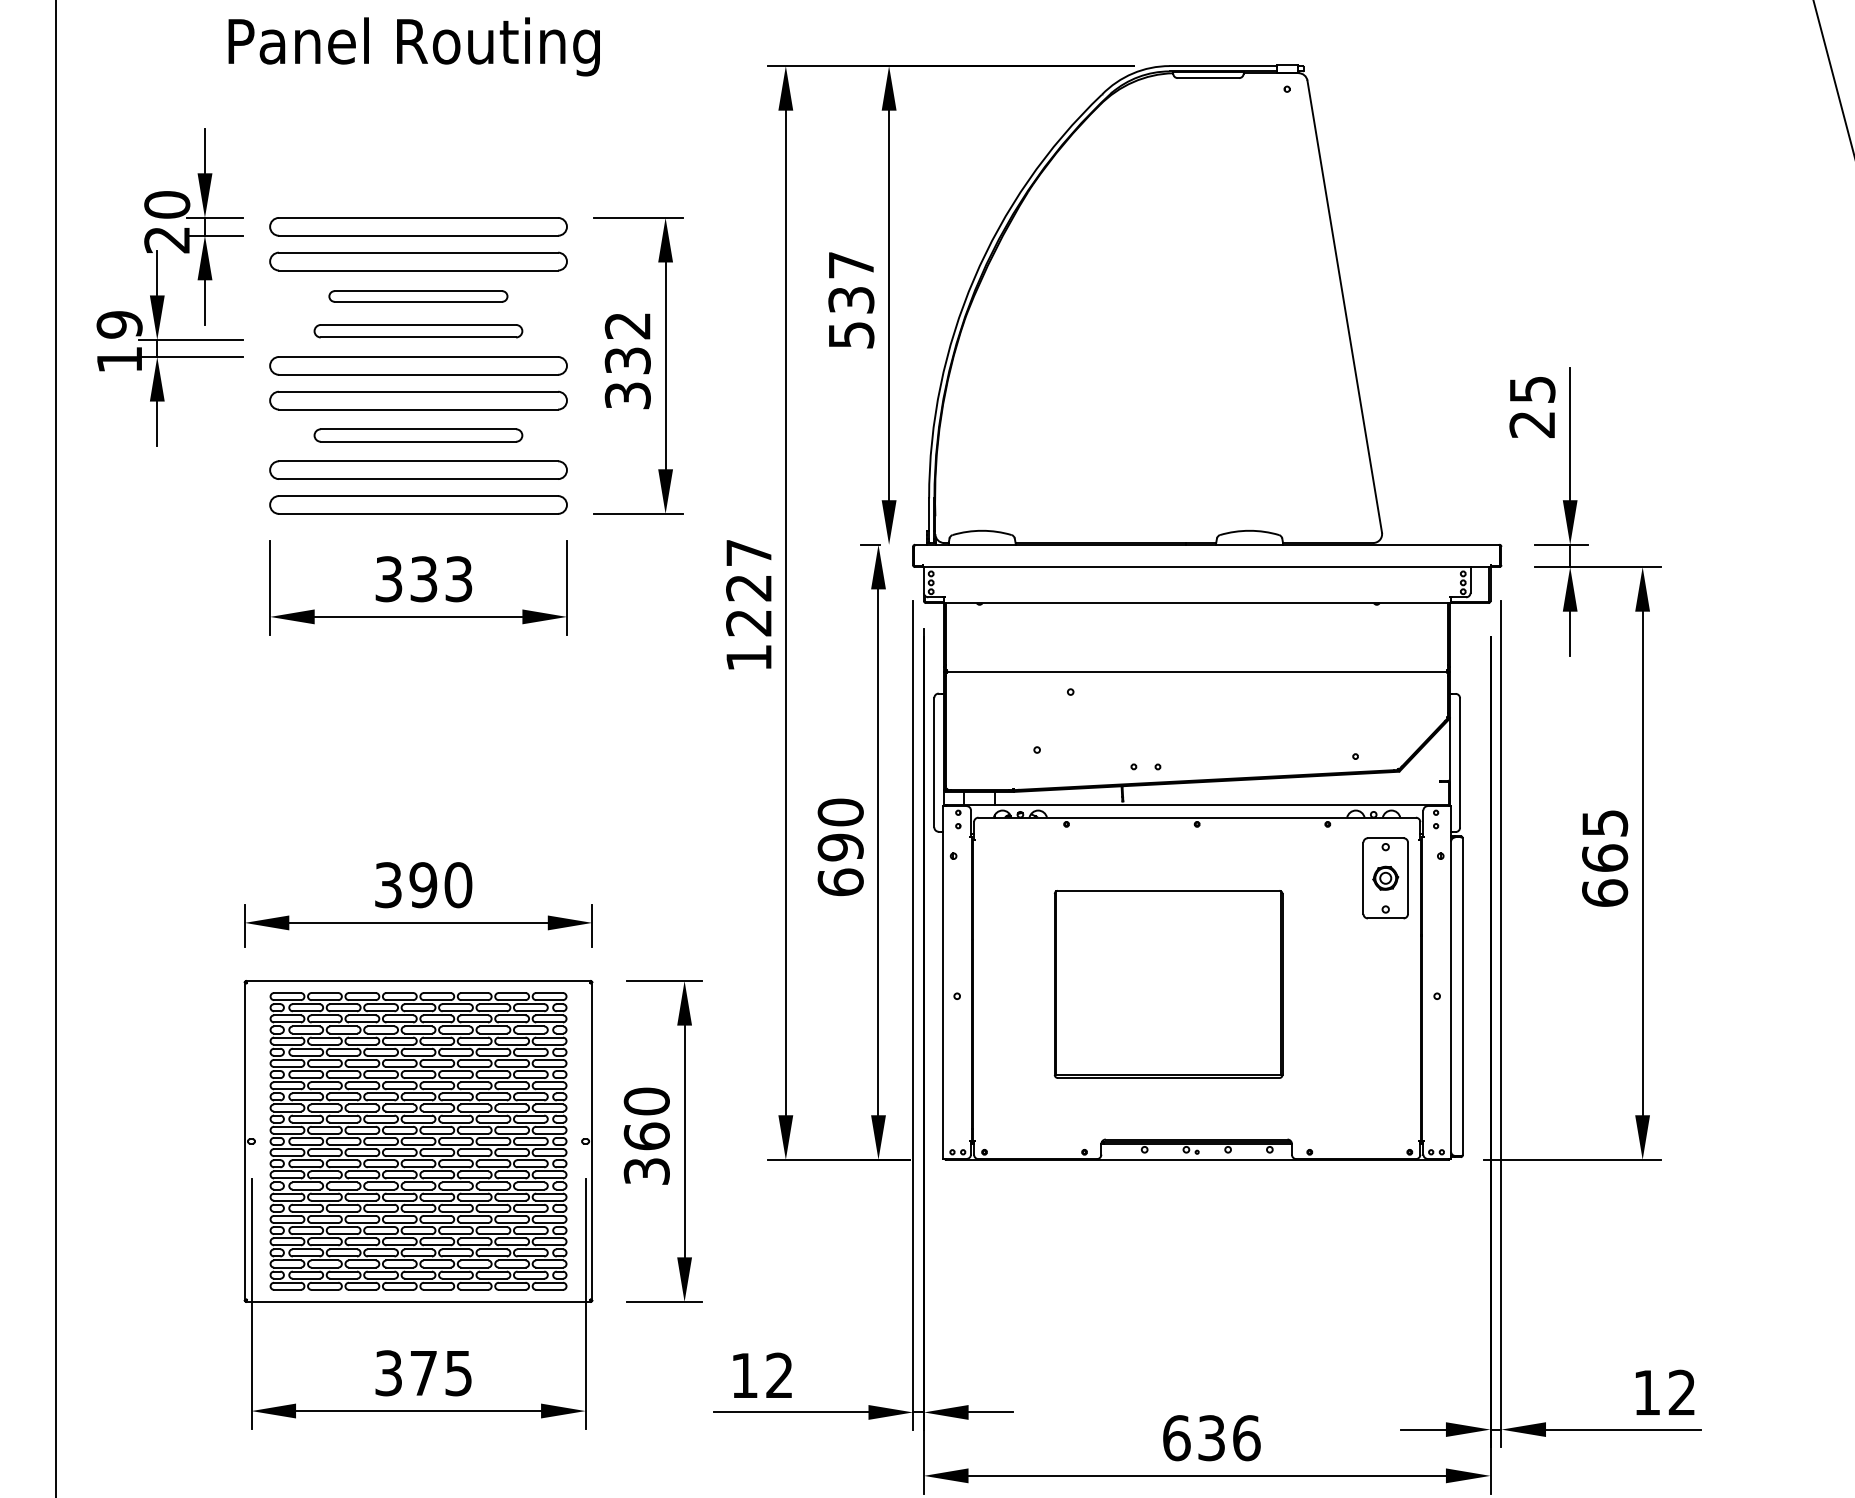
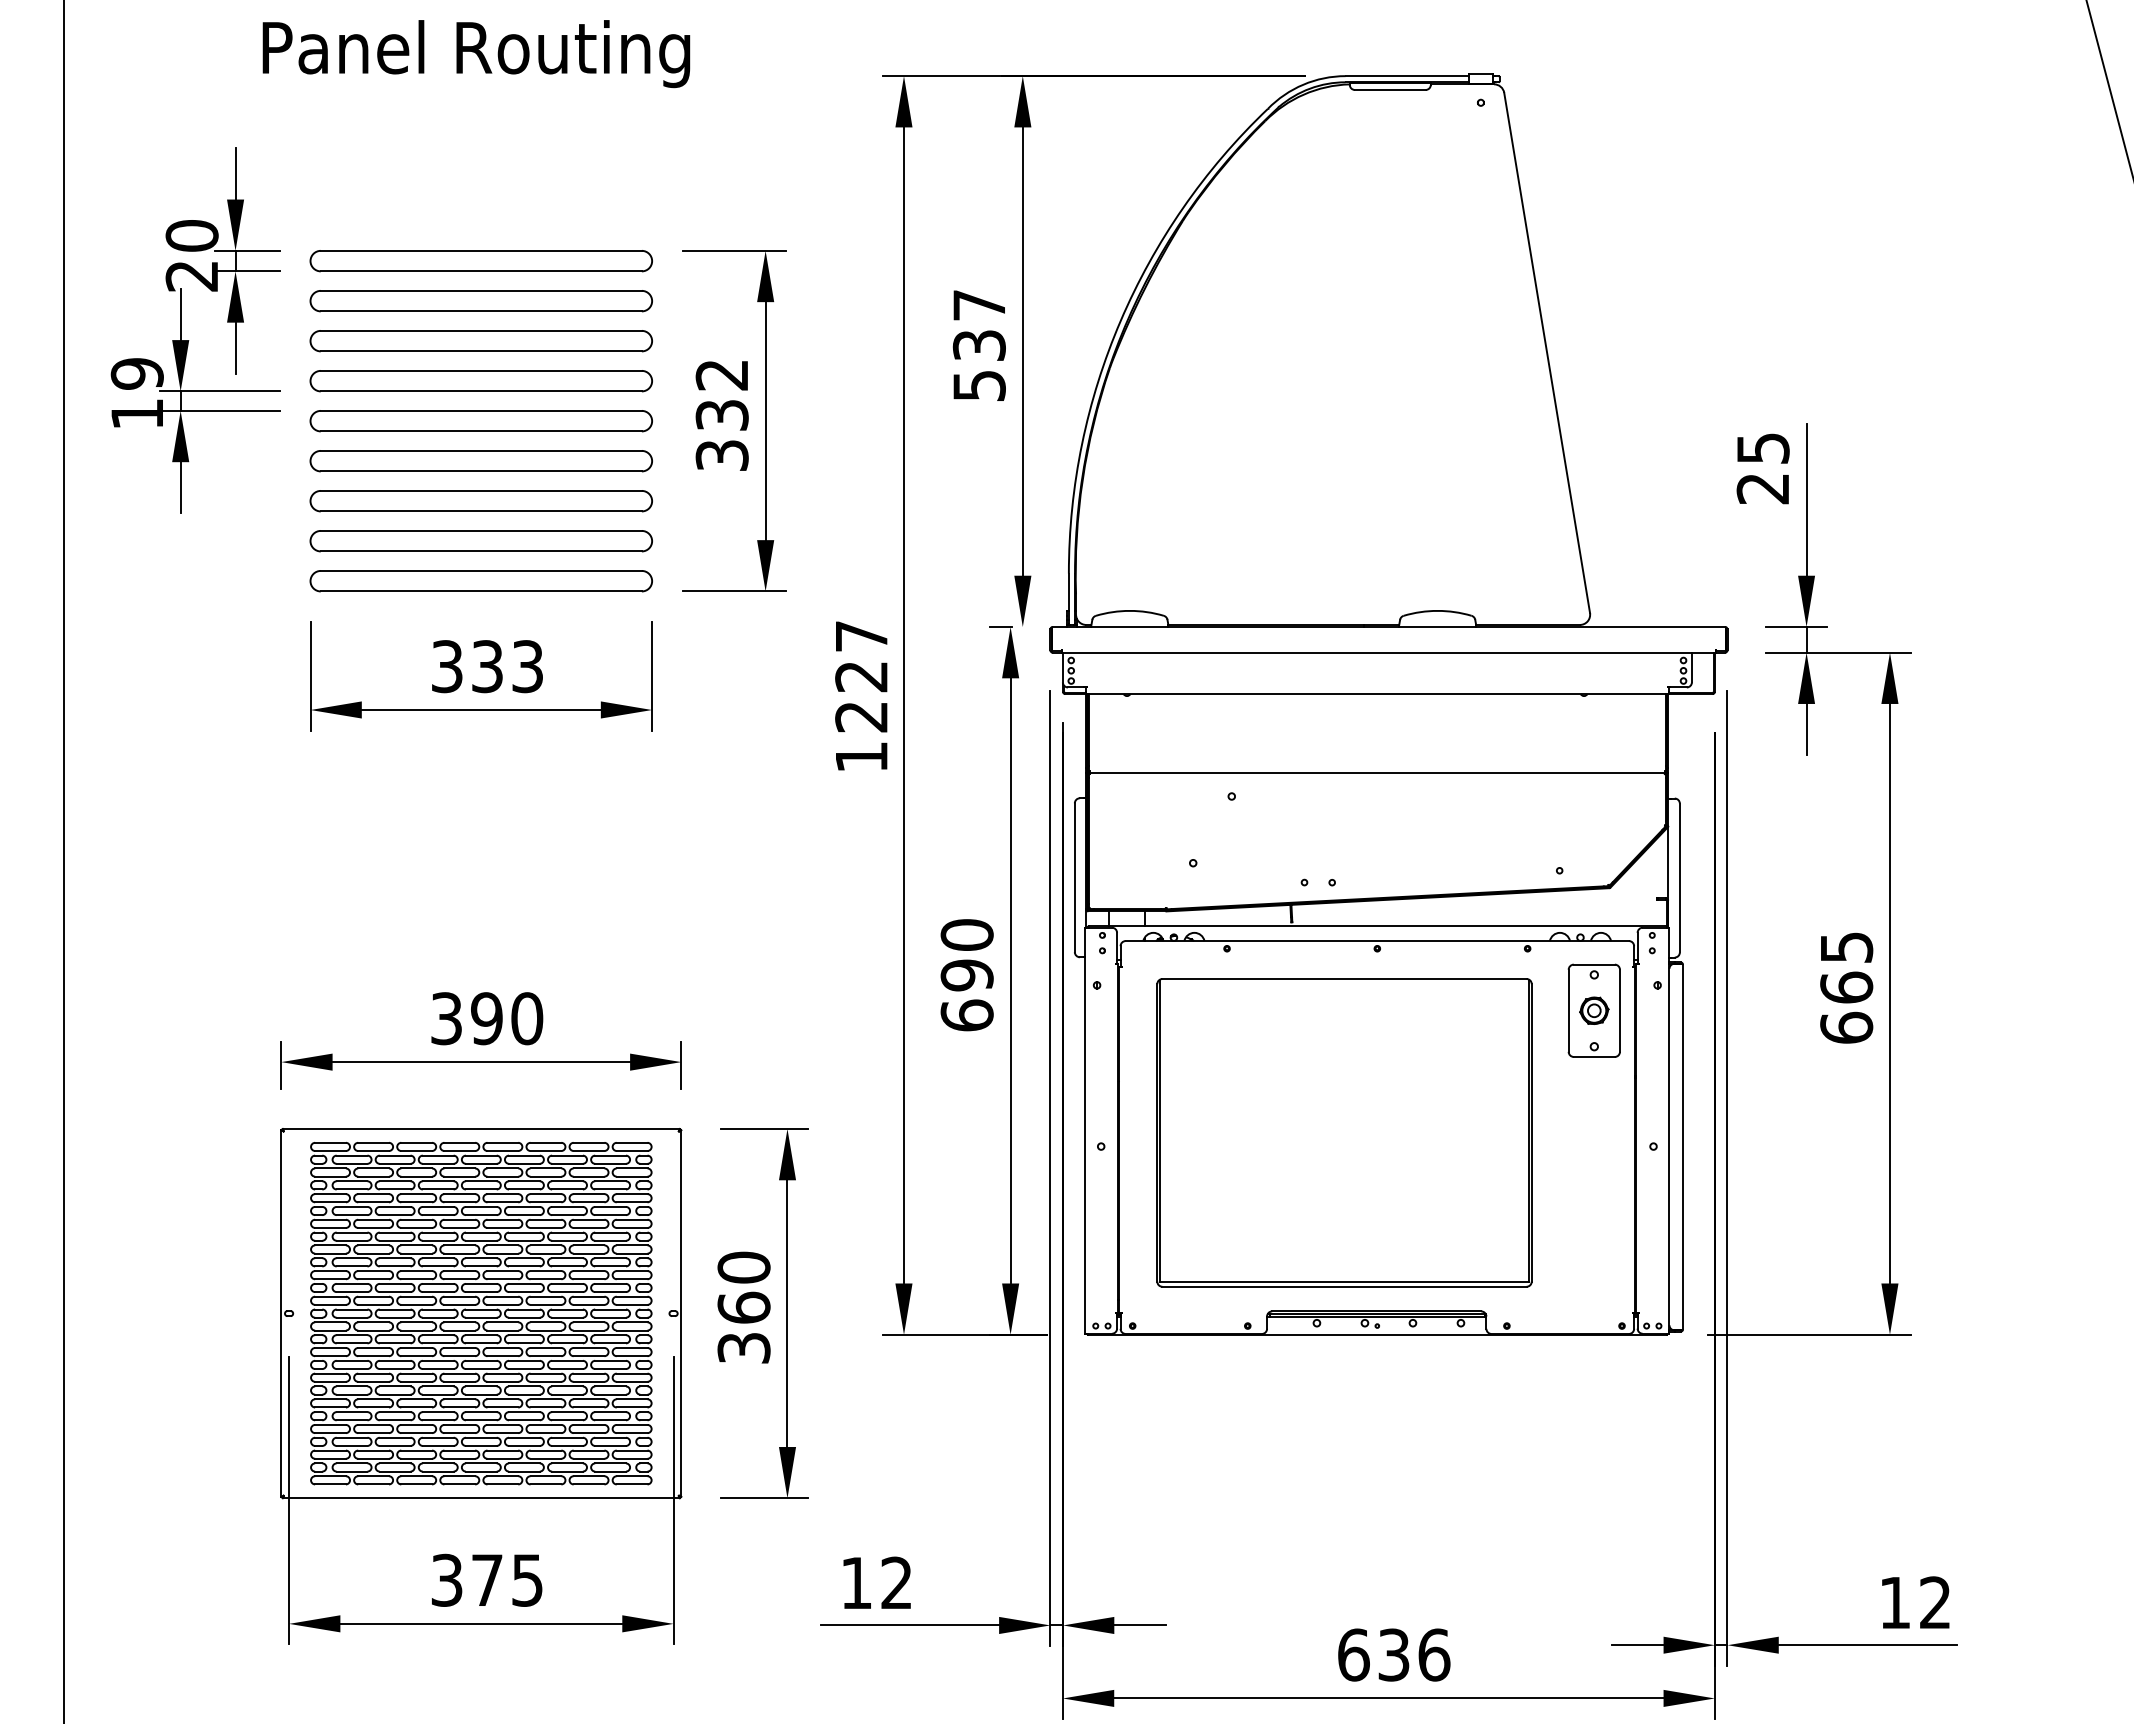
part: (417, 296) -> (480, 341), size x1.67
part: (417, 331) -> (480, 381), size x1.43
part: (417, 435) -> (480, 501), size x1.43
part: (1168, 984) -> (1344, 1132), size x1.43

